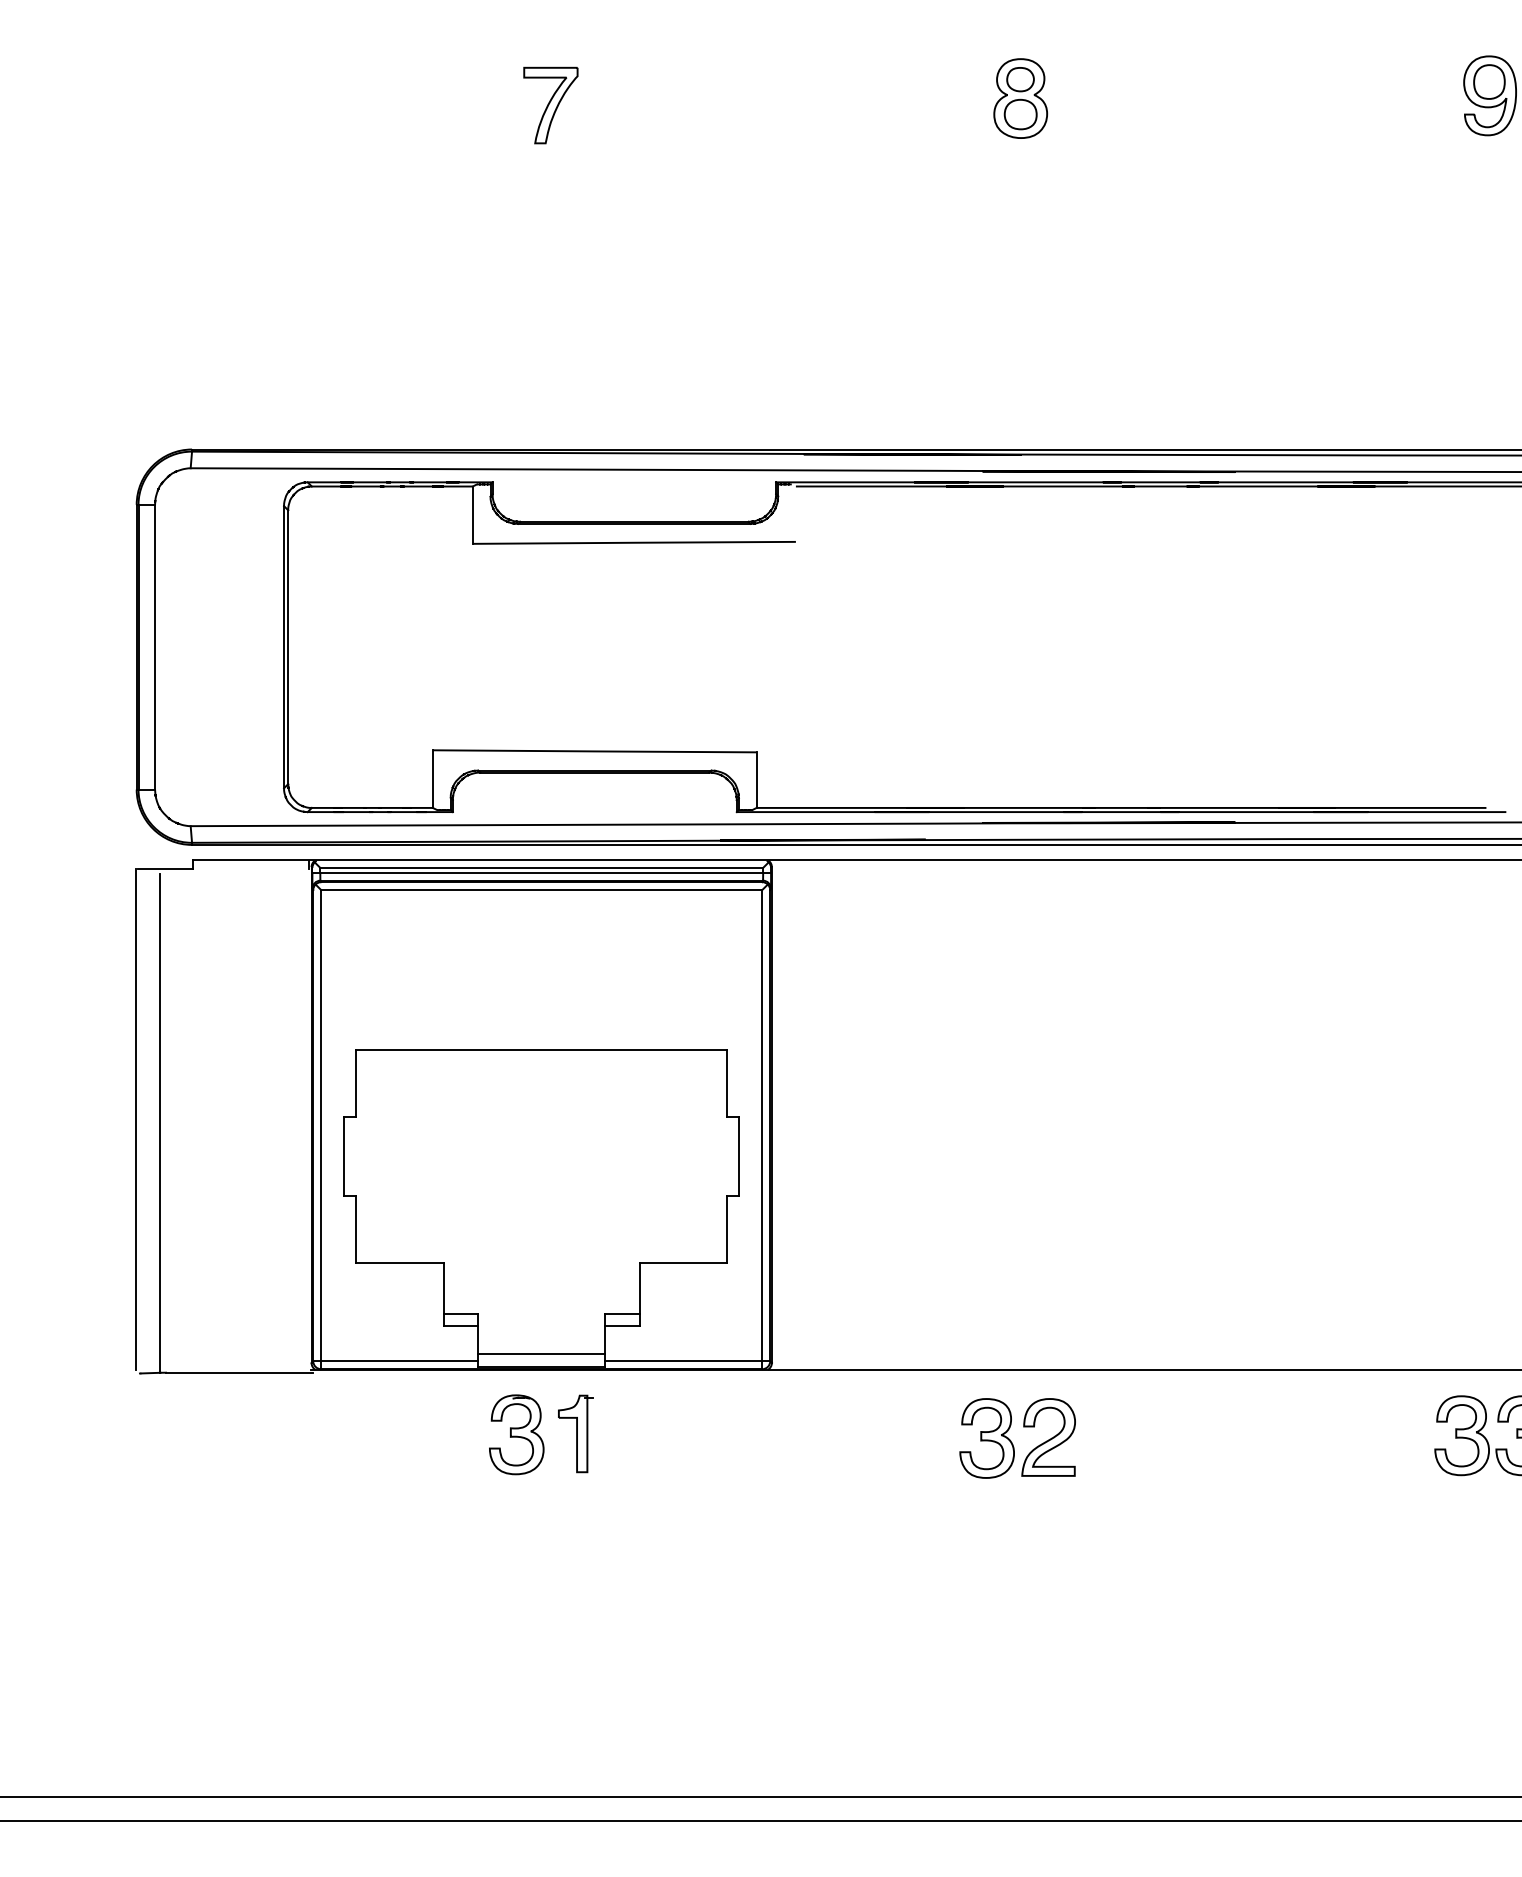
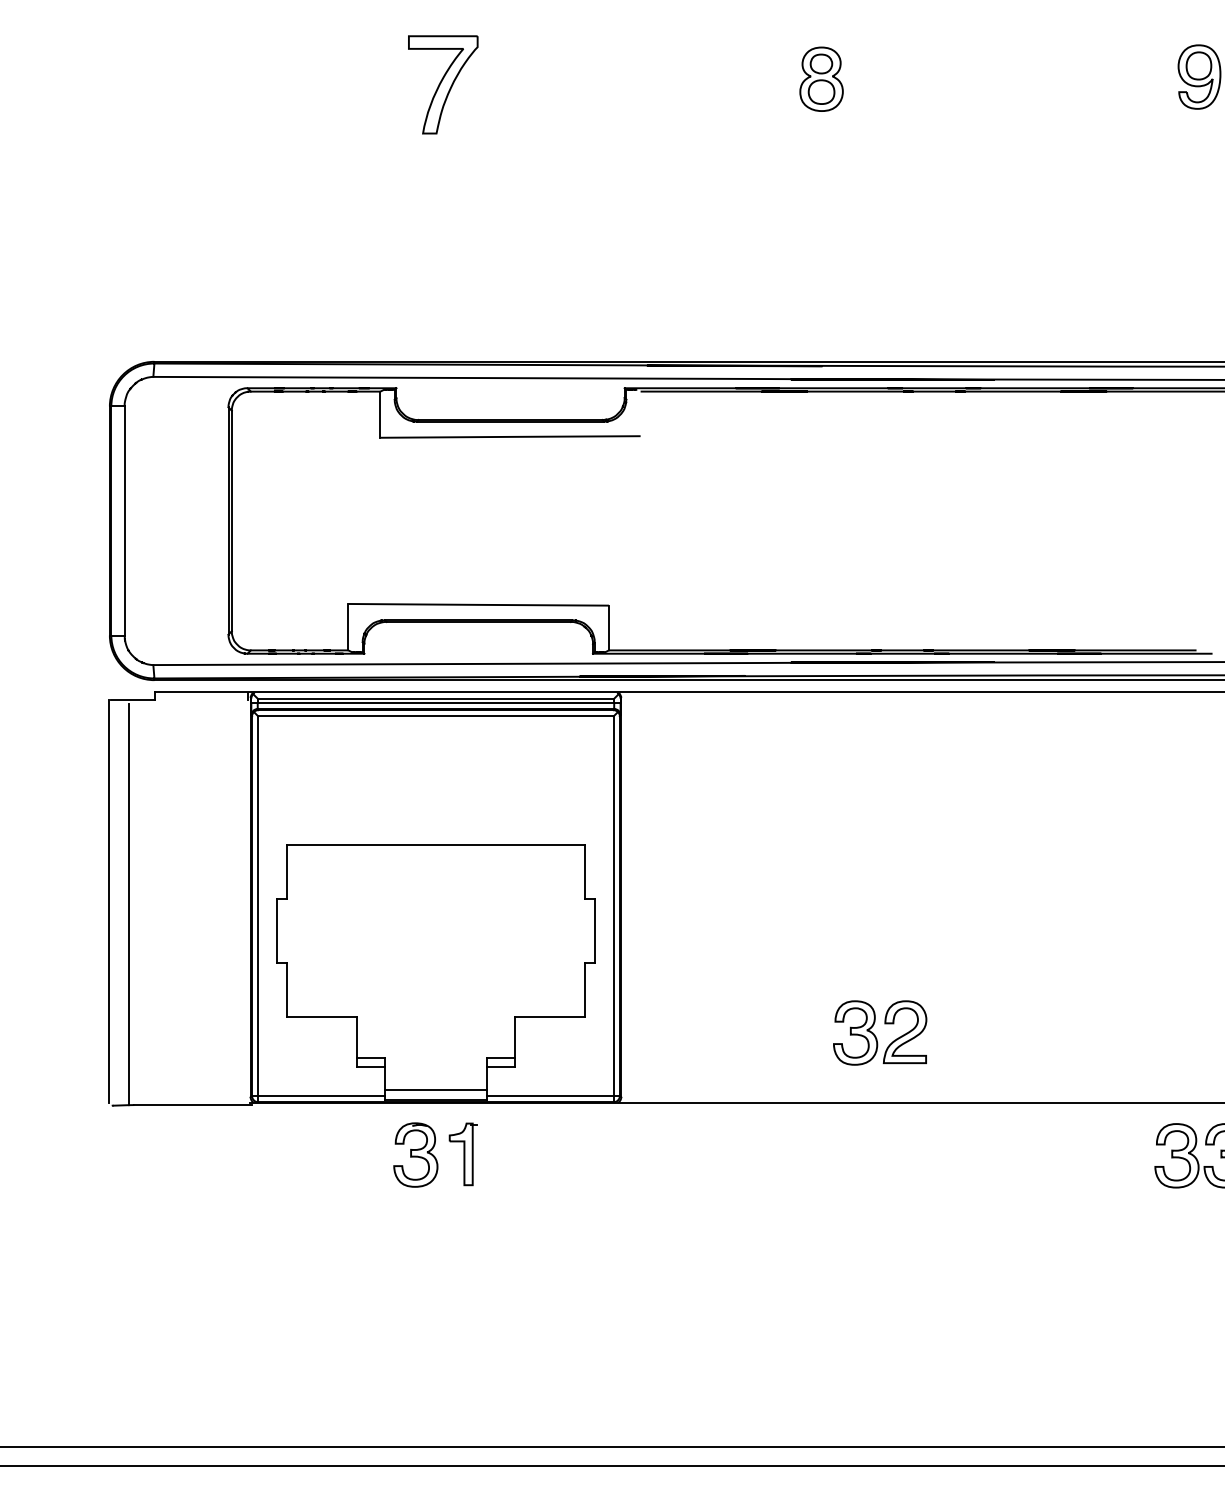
part: (551, 105) -> (443, 84), size x1.6
part: (1018, 1437) -> (880, 1032), moved

